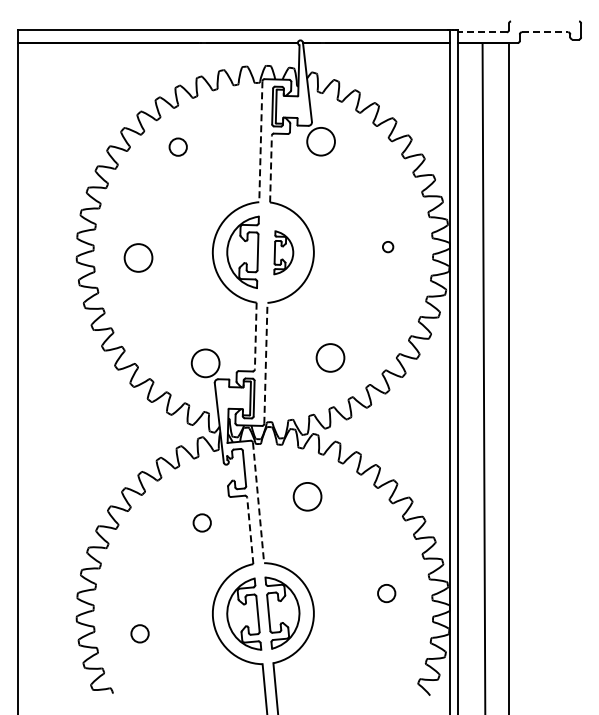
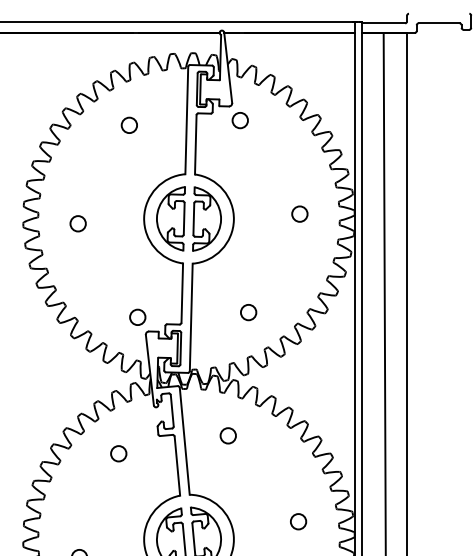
line: (482, 32) -> (383, 23), dashed -> solid
line: (545, 32) -> (439, 23), dashed -> solid
circle: (320, 141) -> (239, 120), size x0.62
line: (260, 142) -> (186, 121), dashed -> solid
circle: (177, 146) -> (128, 124), moved
line: (271, 168) -> (196, 144), dashed -> solid
circle: (387, 246) -> (299, 213), size x1.67
part: (283, 252) -> (206, 218), size x1.67
circle: (138, 257) -> (78, 223), size x0.62
line: (255, 336) -> (182, 293), dashed -> solid
circle: (330, 357) -> (248, 312), size x0.62
line: (265, 362) -> (190, 316), dashed -> solid
circle: (205, 363) -> (137, 317), size x0.62
circle: (307, 496) -> (228, 435), size x0.62
line: (258, 503) -> (184, 441), dashed -> solid
circle: (201, 522) -> (118, 453), moved
line: (250, 530) -> (177, 465), dashed -> solid

